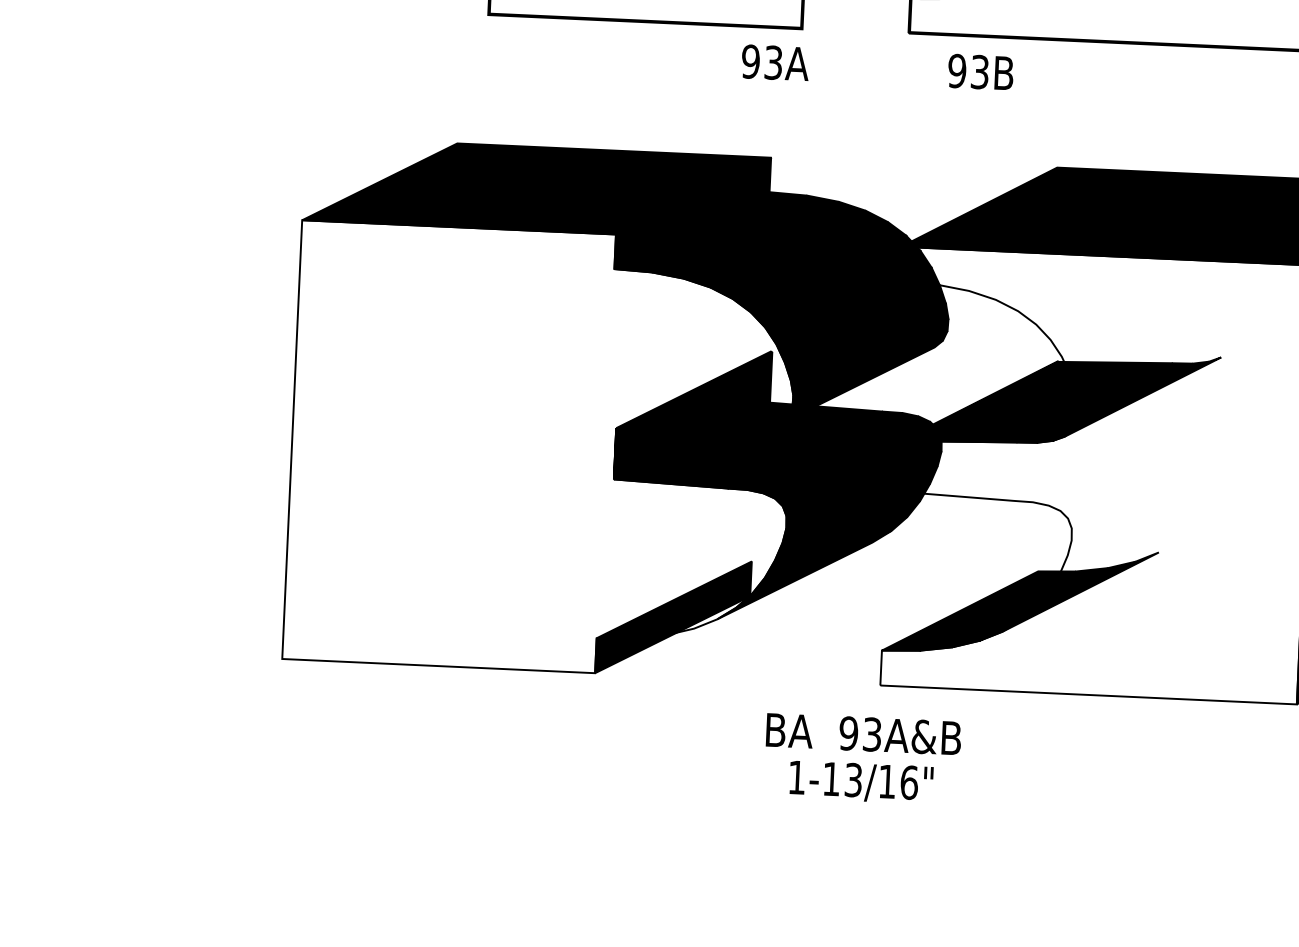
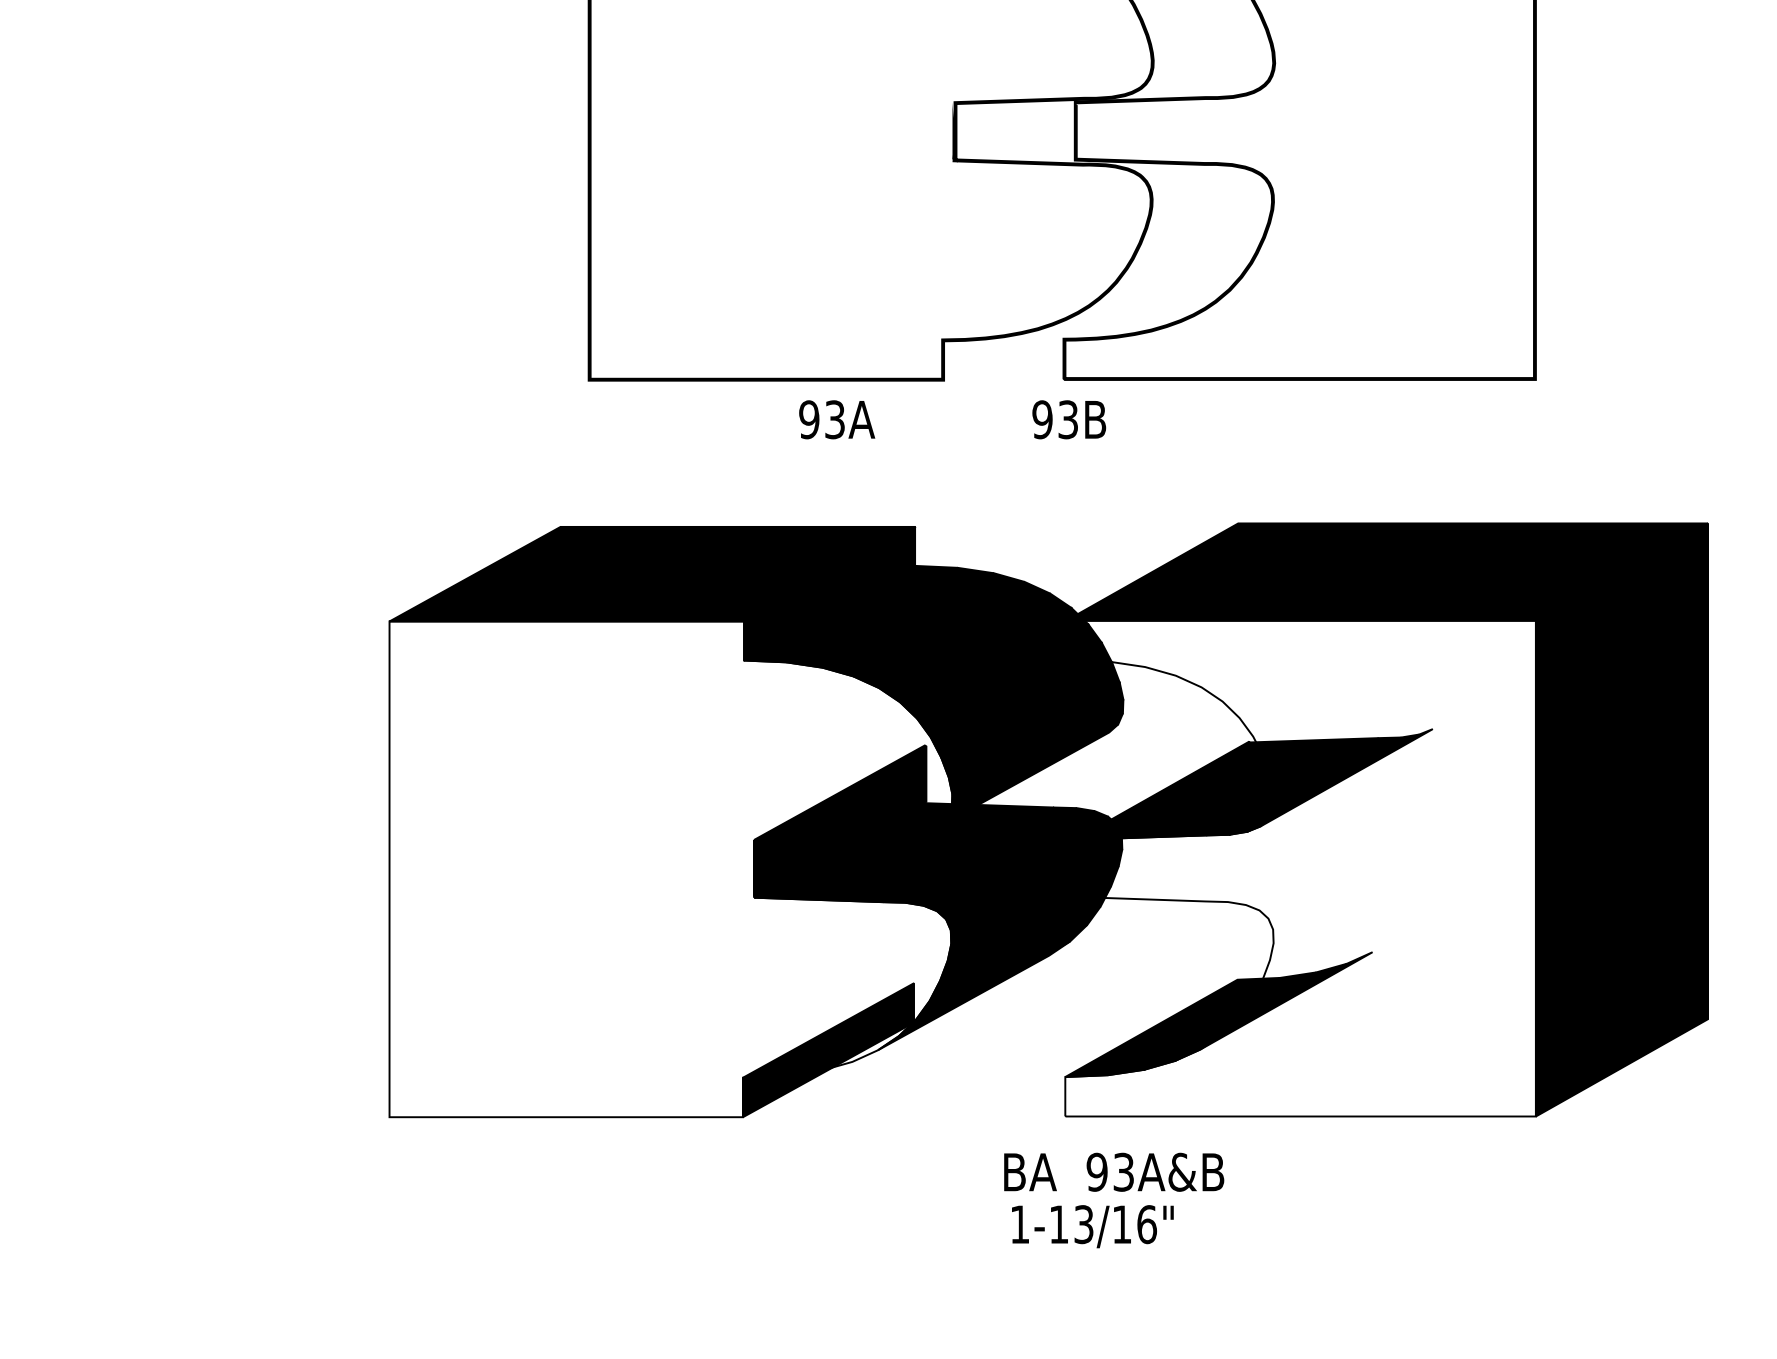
text: (877, 67) -> (952, 419), moved
text: (864, 733) -> (1114, 1171), moved
text: (861, 782) -> (1092, 1226), moved

